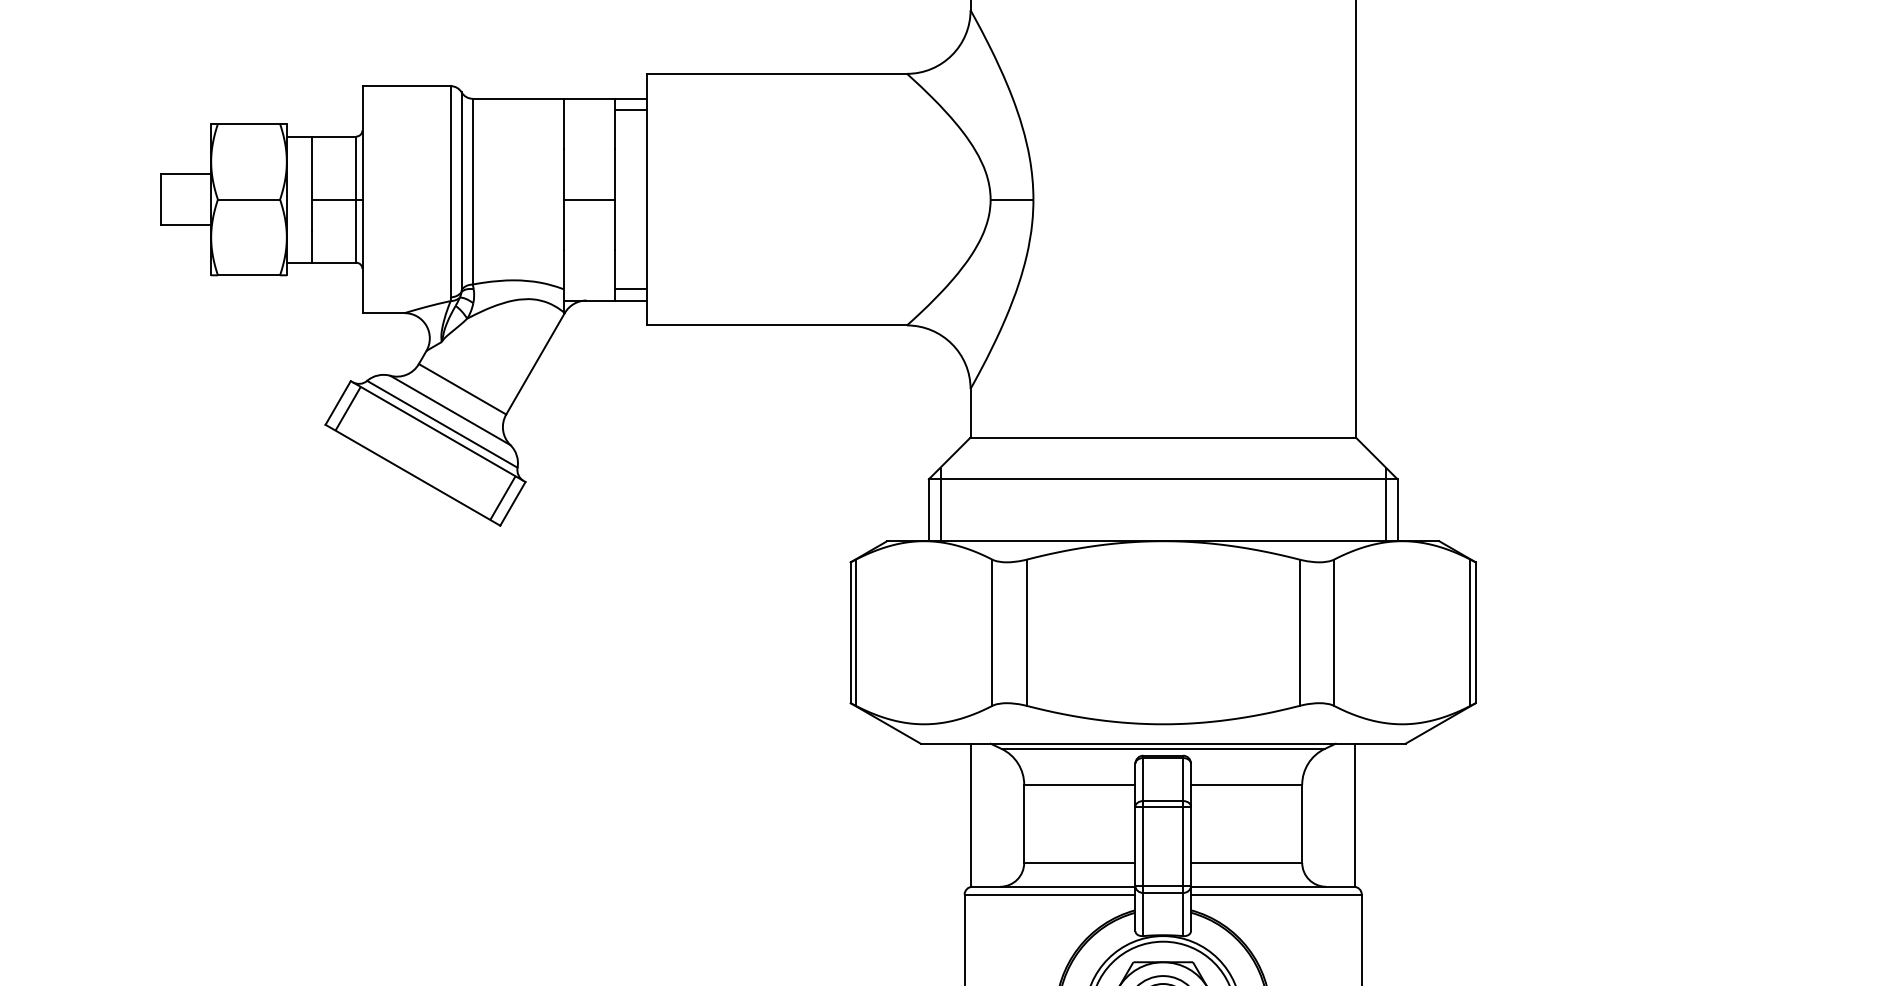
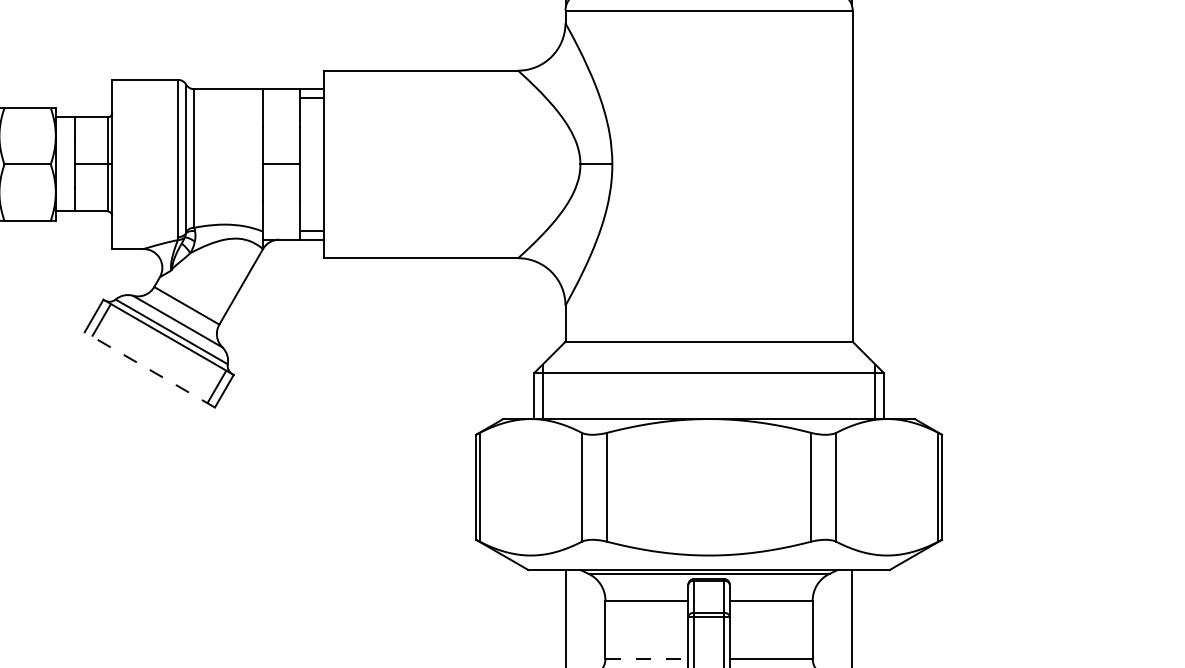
line: (412, 475) -> (149, 370), solid -> dashed
line: (1079, 862) -> (646, 658), solid -> dashed

